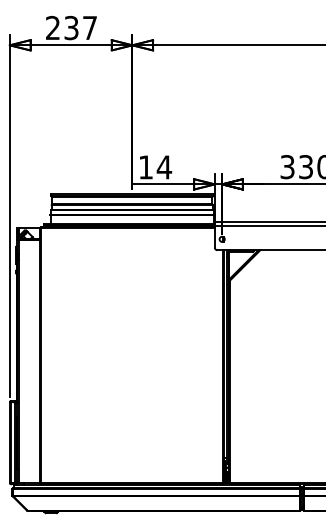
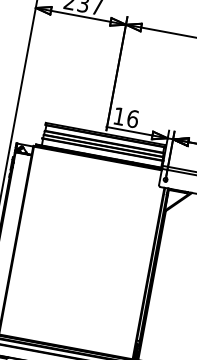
text: (164, 167) -> (132, 119), 14 -> 16

